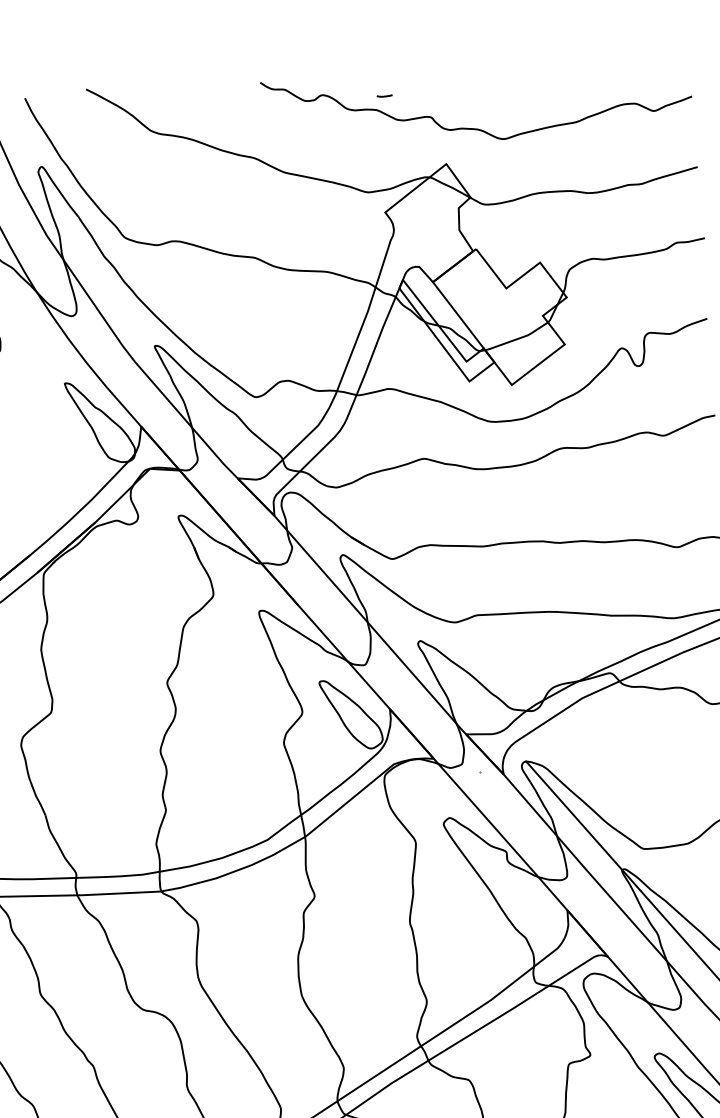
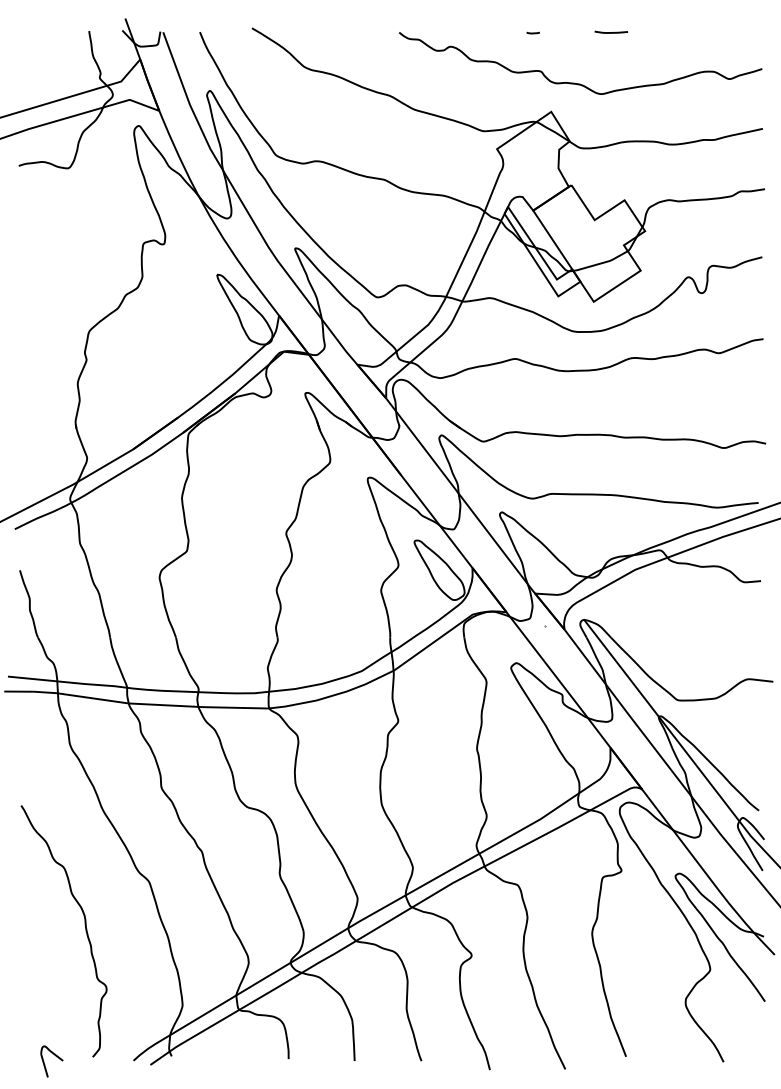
line: (509, 65) -> (610, 32), added
curve: (383, 95) -> (532, 32), moved

